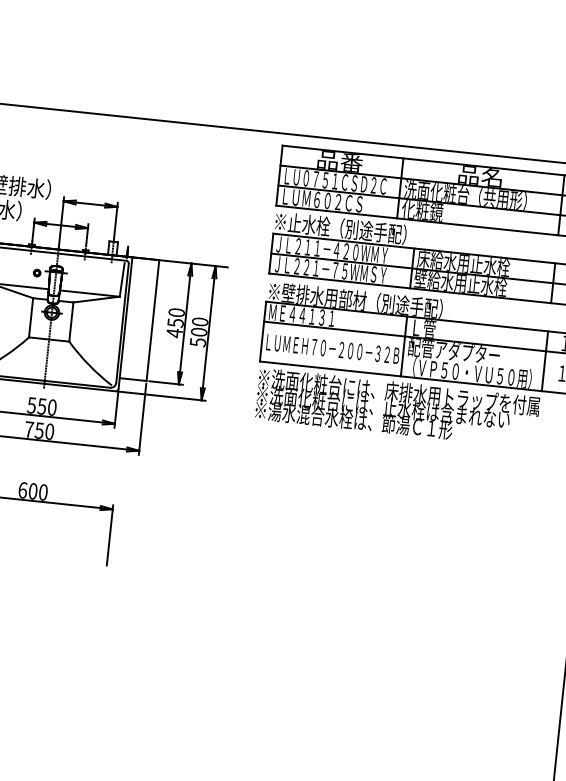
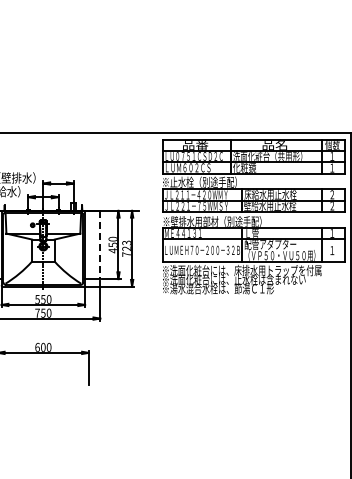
line: (153, 321) -> (100, 245), solid -> dashed
text: (198, 331) -> (126, 248), 500 -> 723

